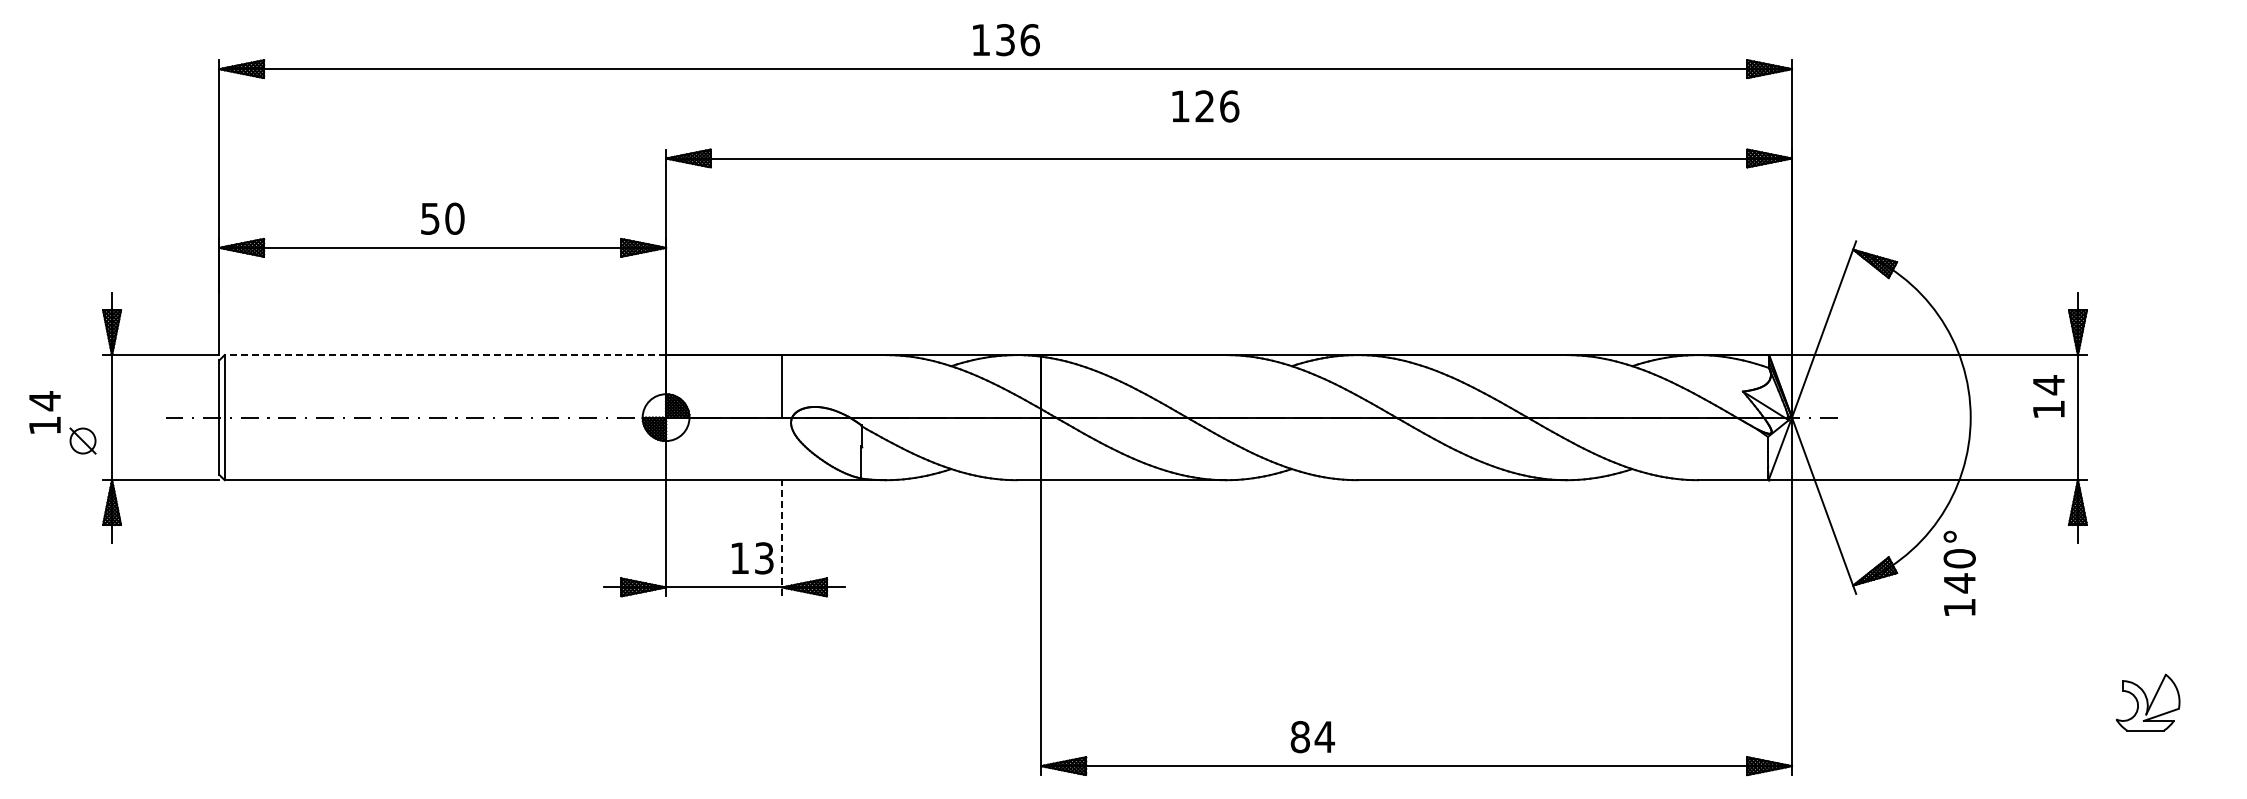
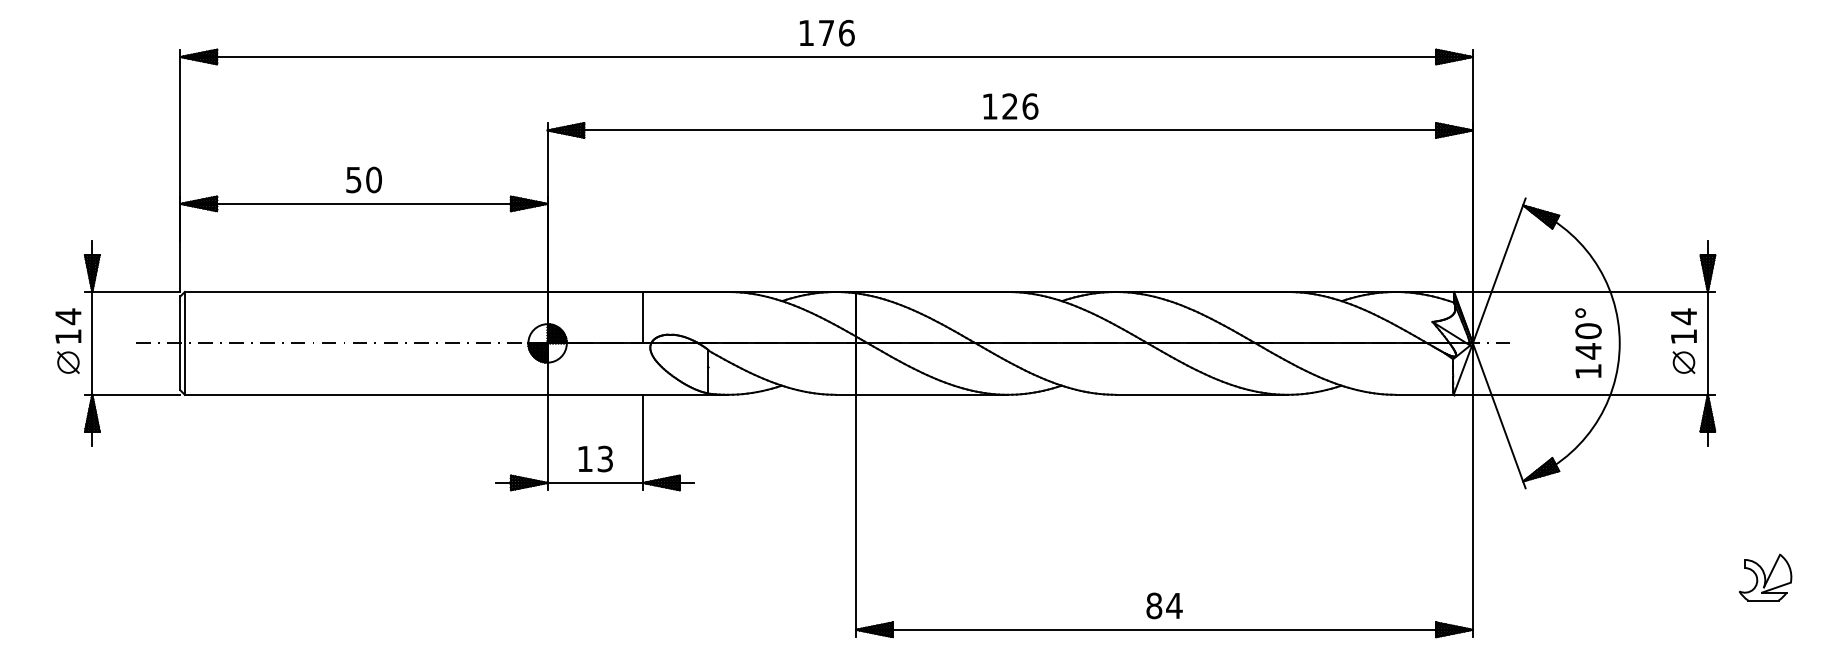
text: (1005, 40) -> (826, 33), 136 -> 176
text: (1205, 106) -> (1010, 106), moved
line: (445, 355) -> (366, 292), dashed -> solid
text: (44, 412) -> (68, 326), moved
part: (2048, 440) -> (1683, 362), added
line: (782, 537) -> (643, 441), dashed -> solid
text: (752, 558) -> (595, 459), moved
text: (1959, 572) -> (1588, 342), moved
text: (1312, 737) -> (1164, 606), moved

